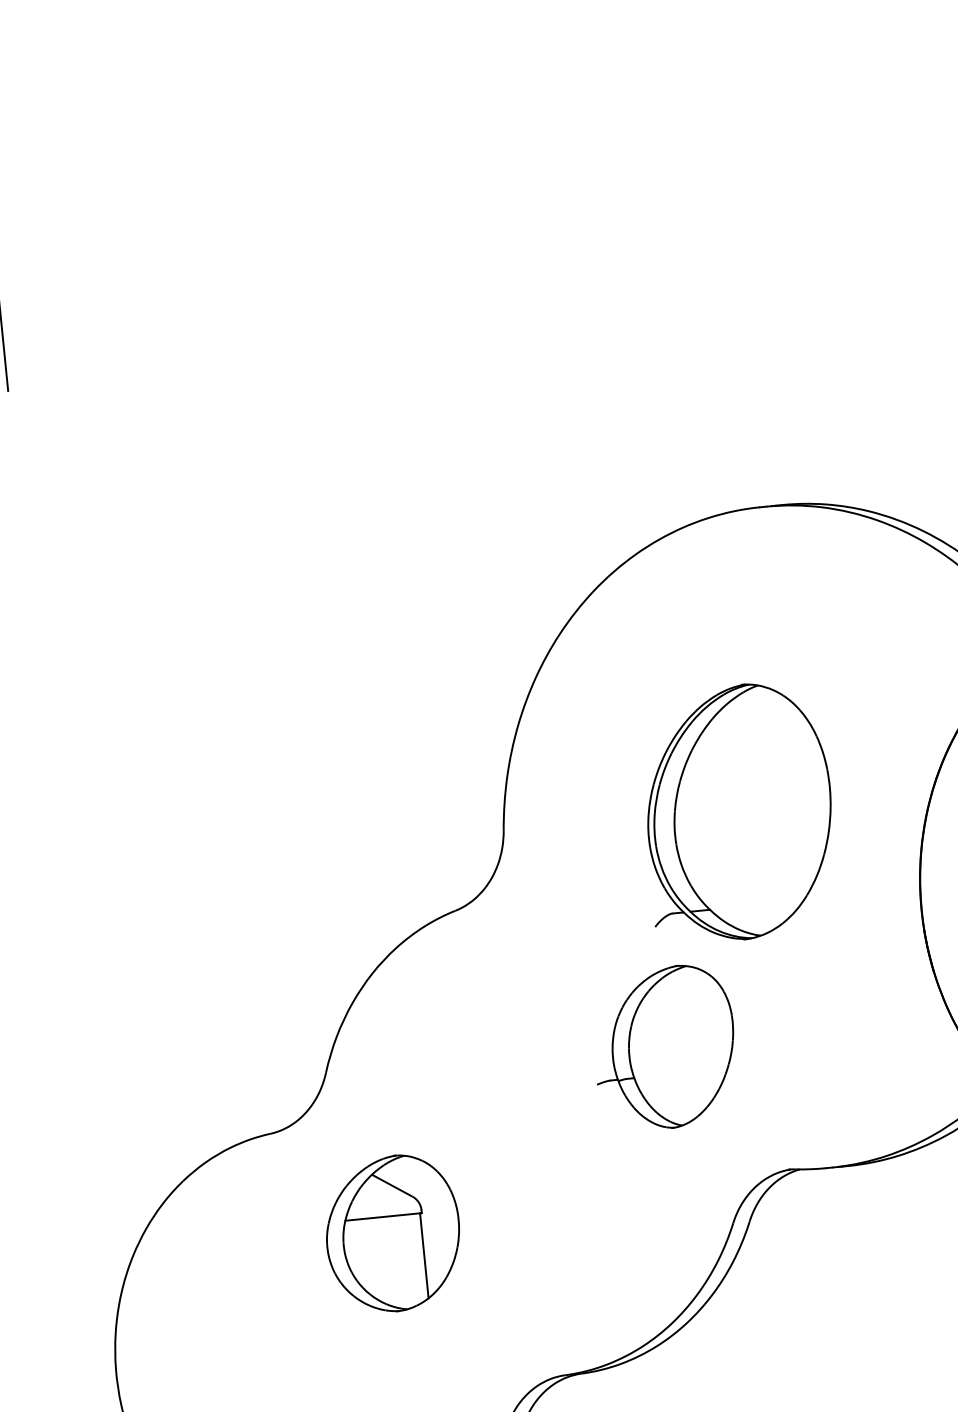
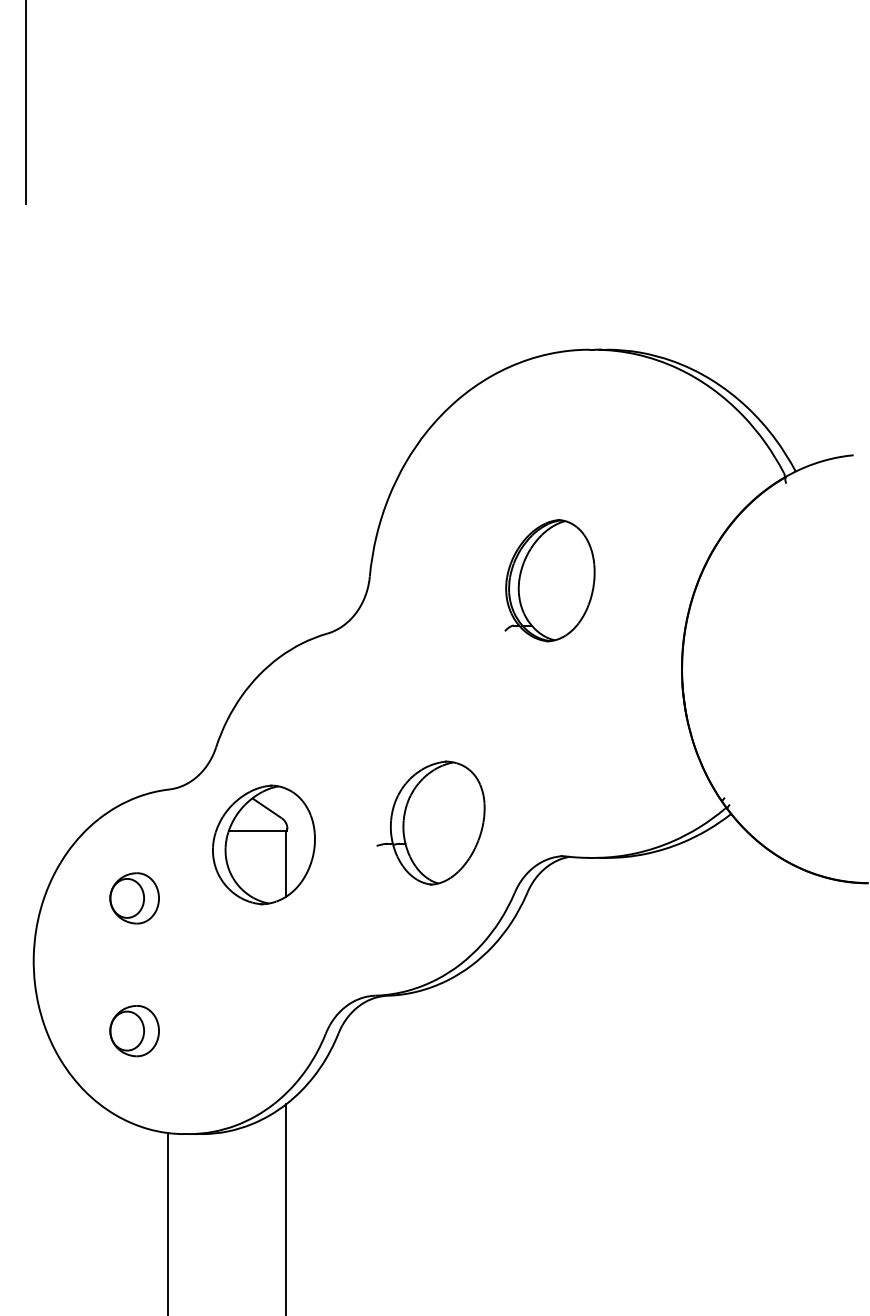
part: (737, 812) -> (549, 580), size x0.62
part: (664, 1047) -> (430, 822), moved
part: (392, 1233) -> (263, 844), moved
part: (239, 1280) -> (134, 898), added

